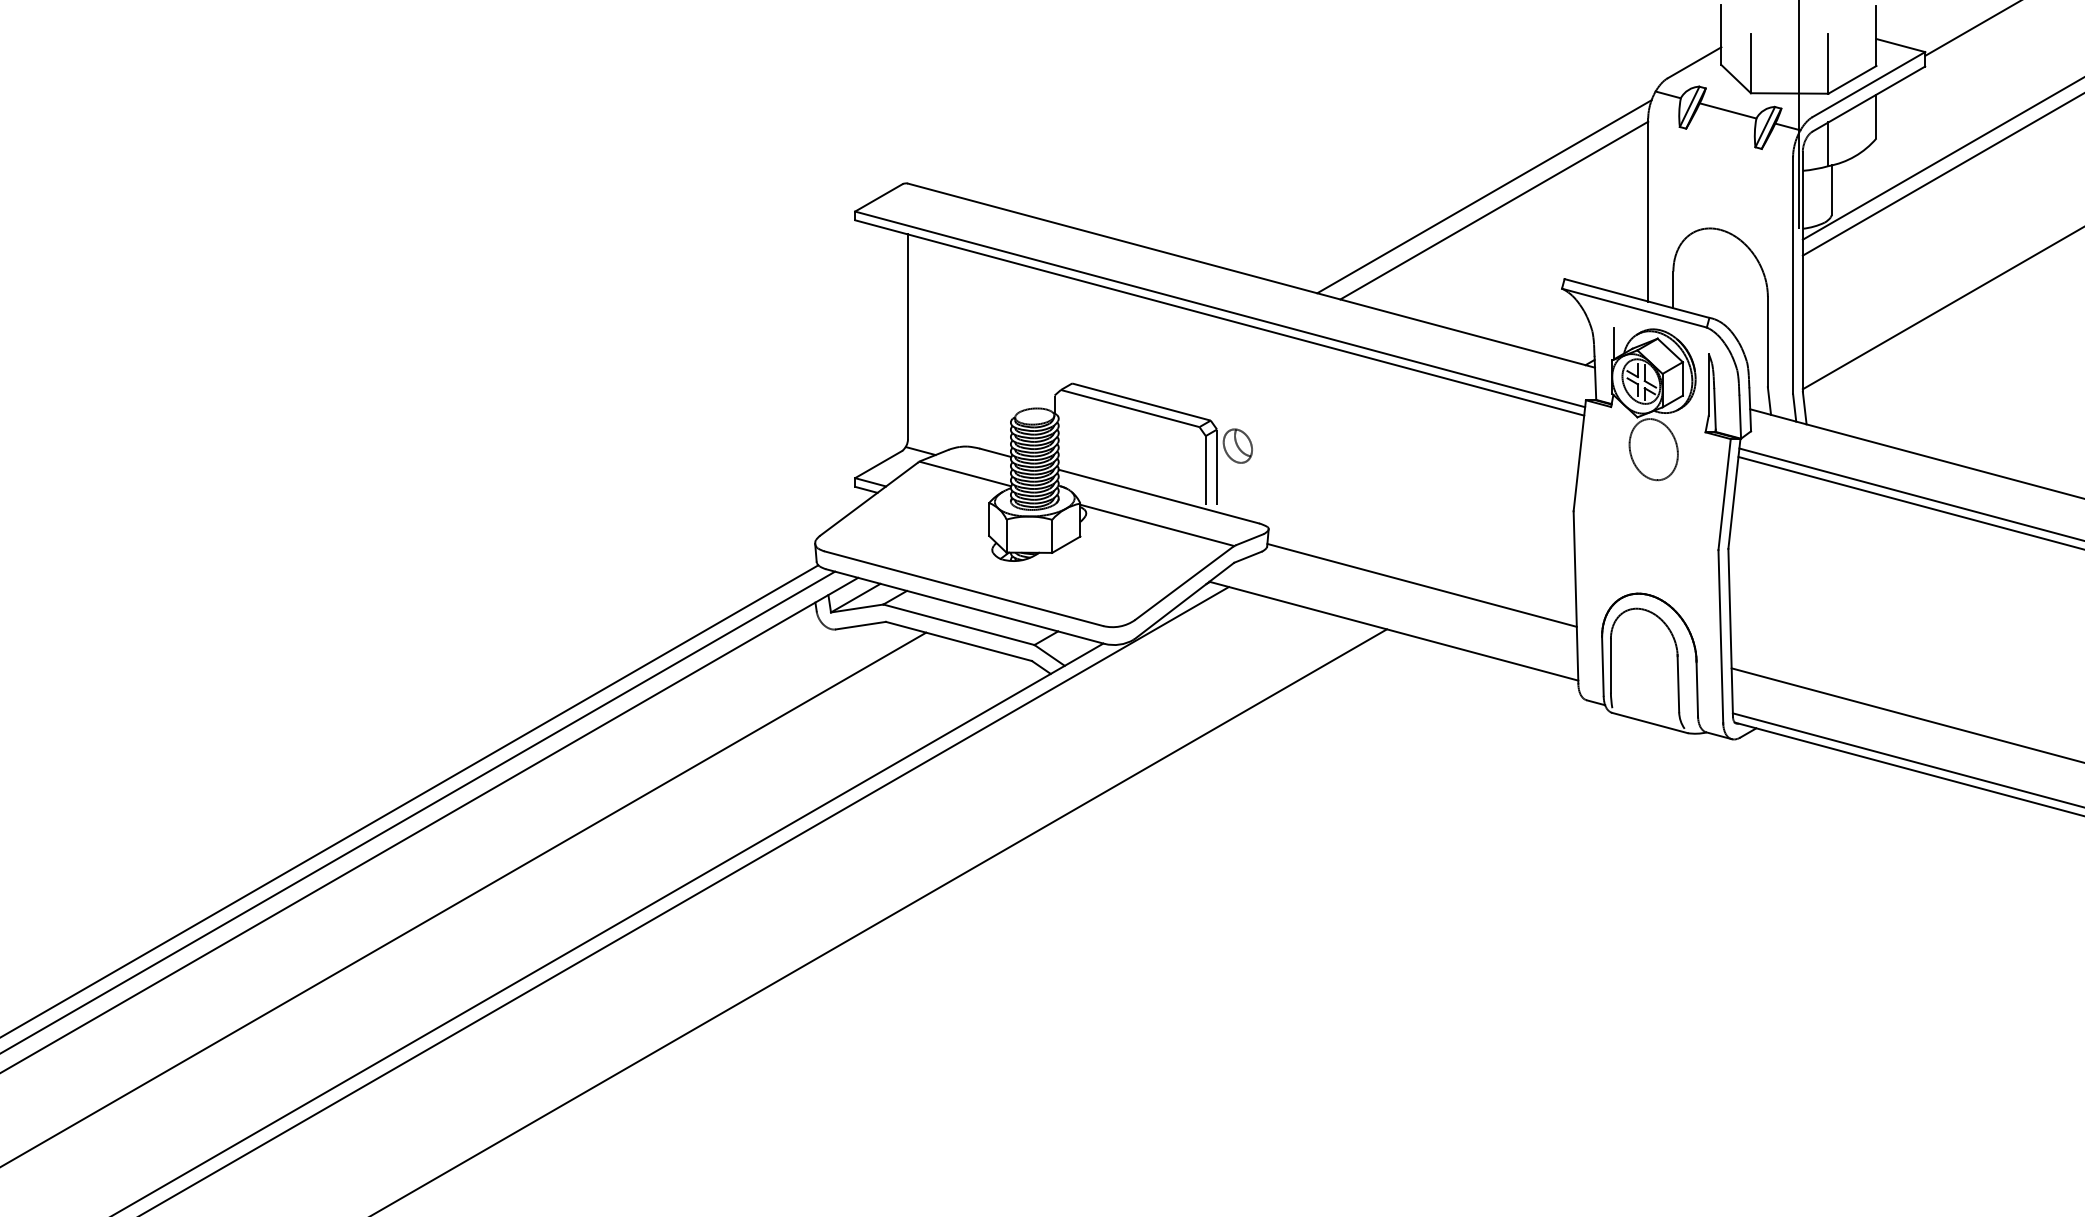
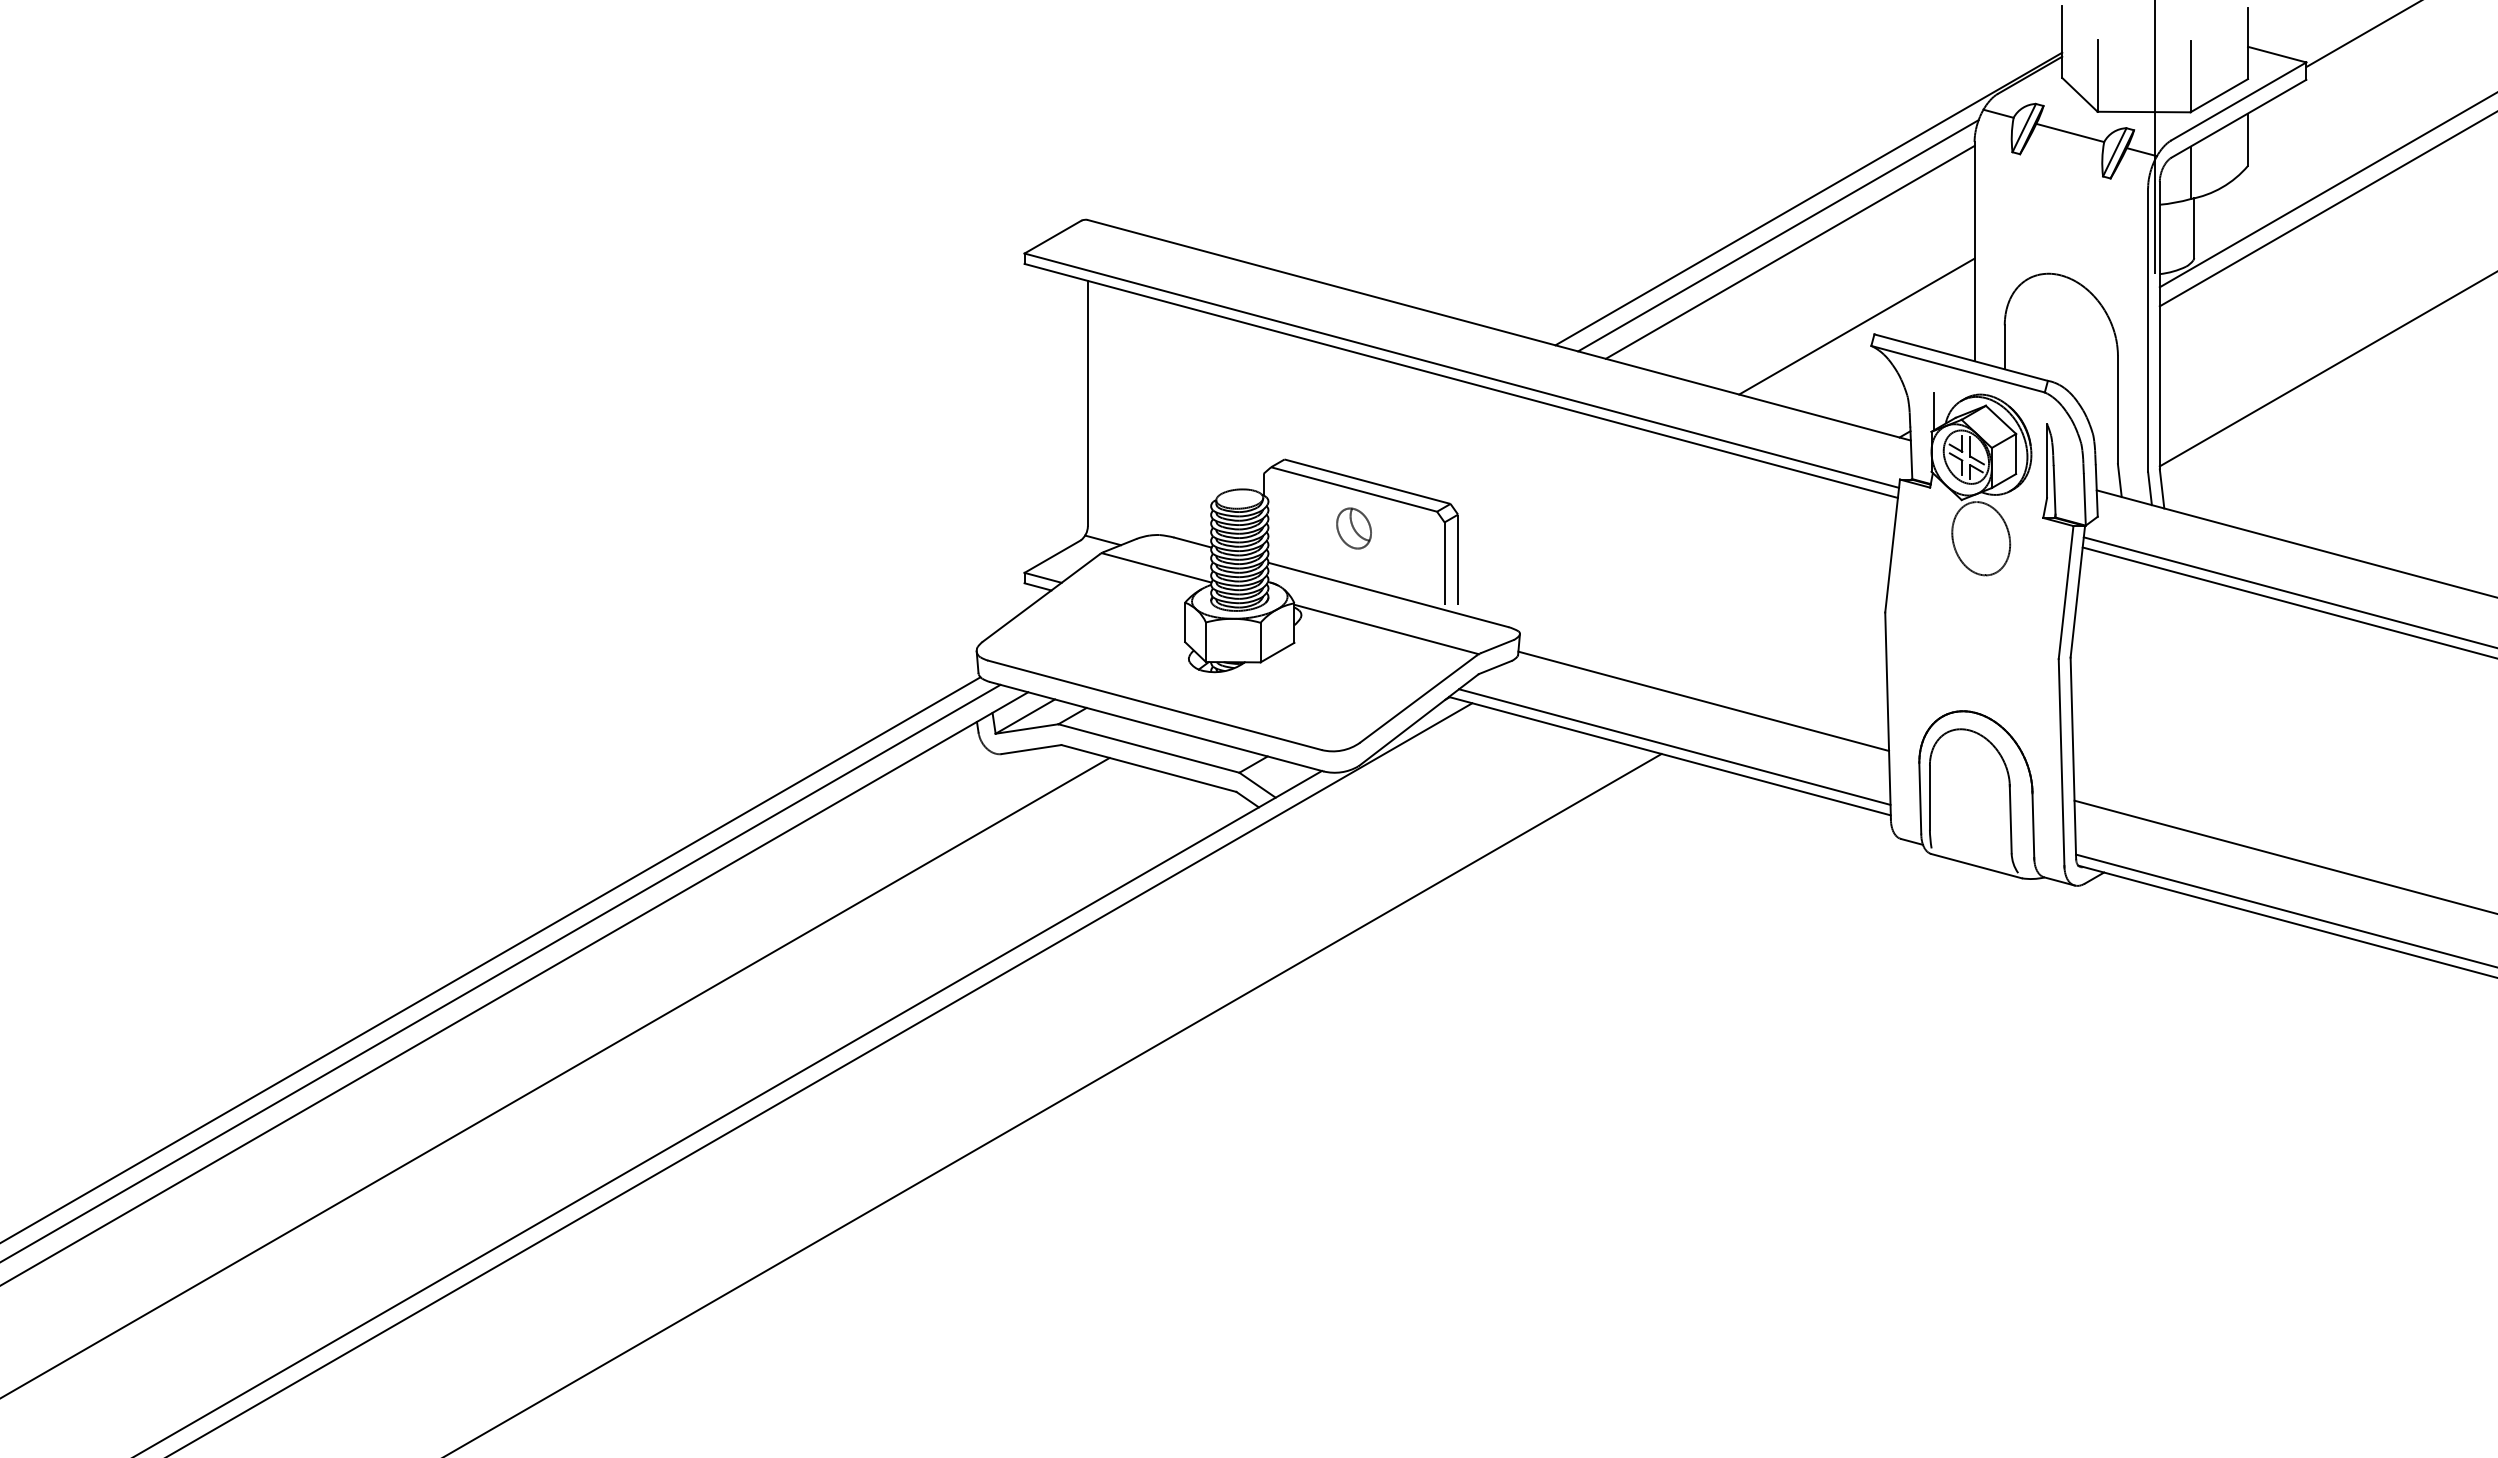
line: (1509, 165) -> (1808, 198), added
line: (1549, 272) -> (1856, 326), added
part: (1237, 446) -> (1353, 528), moved
line: (1397, 623) -> (1674, 746), added

